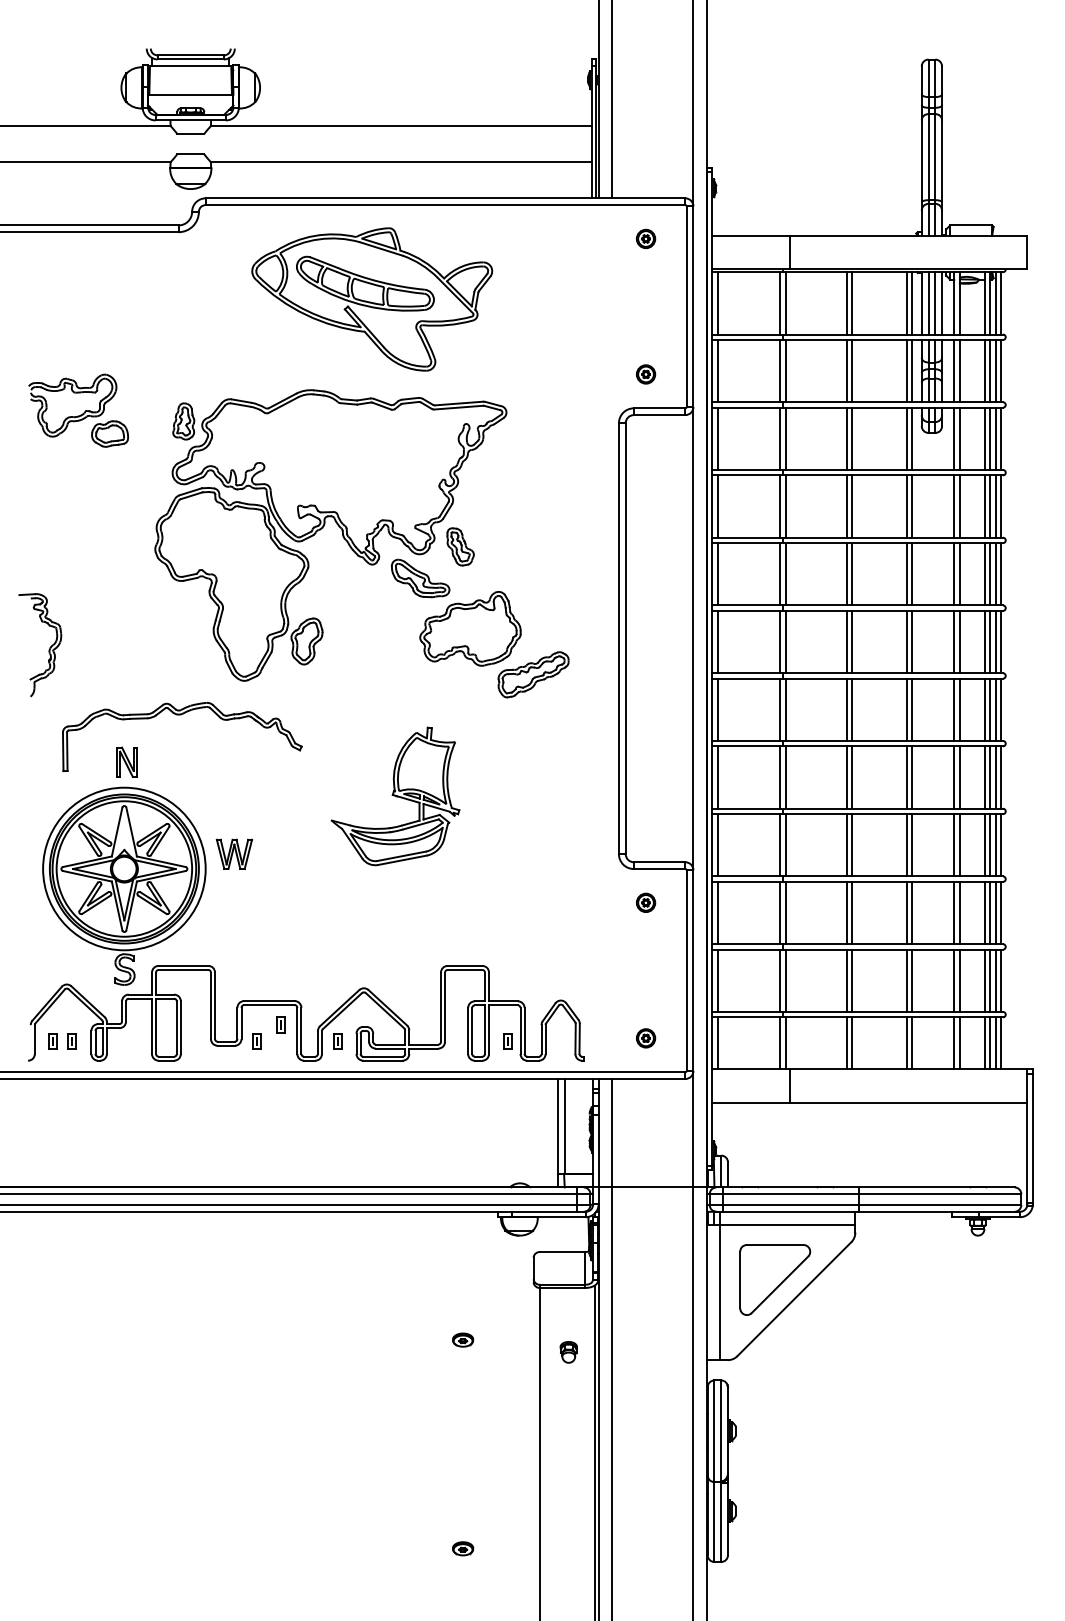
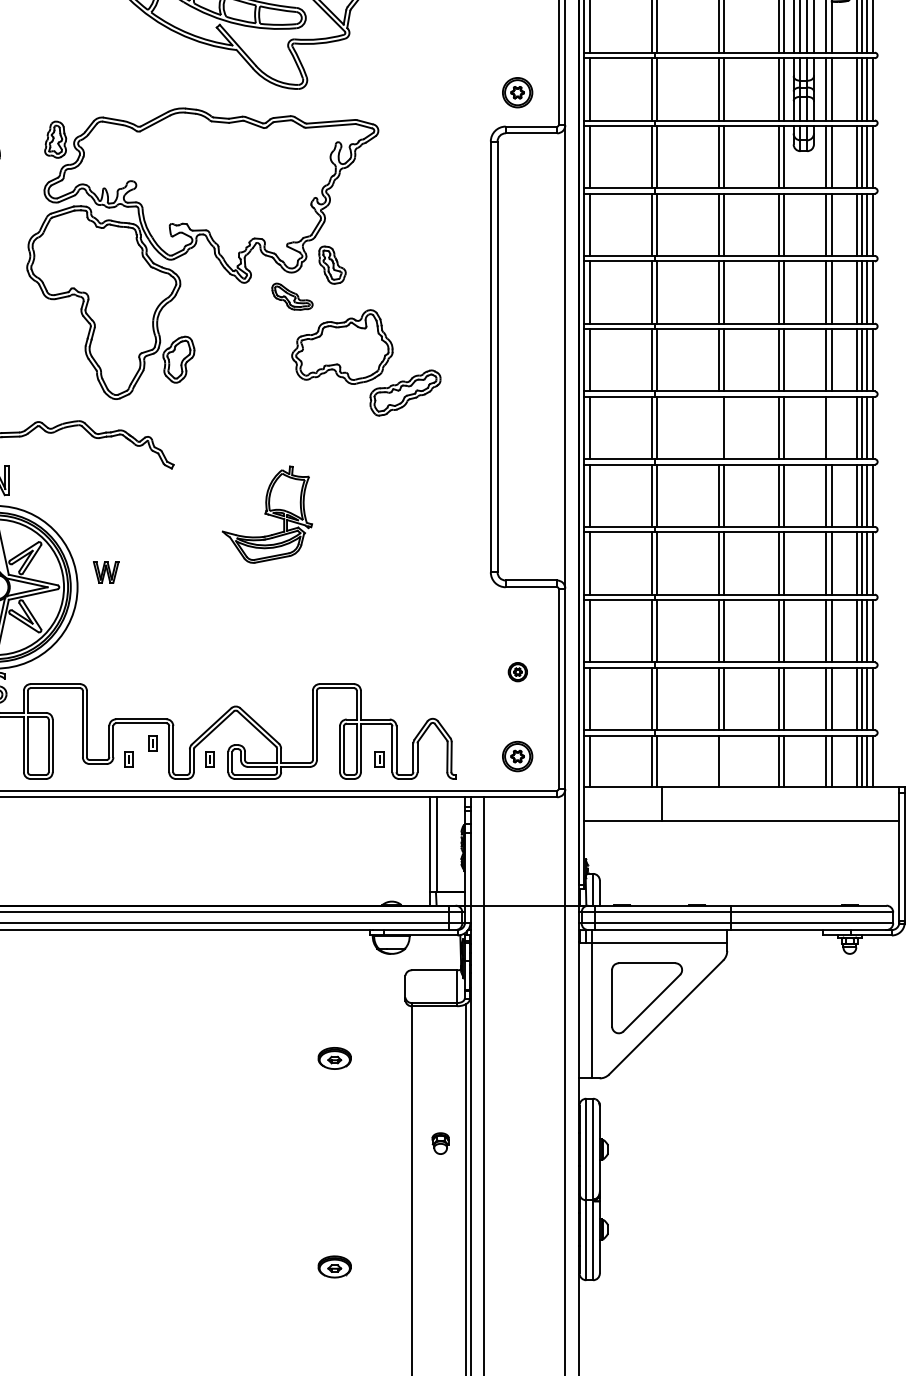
part: (646, 374) -> (518, 92), size x1.6
part: (420, 578) -> (292, 296), size x0.7
line: (846, 709) -> (718, 427), removed
line: (959, 709) -> (831, 427), removed
part: (395, 796) -> (267, 514), size x0.7
part: (233, 853) -> (105, 571), size x0.7
part: (646, 902) -> (518, 671), moved
part: (646, 1038) -> (518, 756), size x1.6
line: (852, 1042) -> (724, 760), removed
part: (463, 1339) -> (335, 1057), size x1.6
part: (568, 1352) -> (440, 1143), moved
part: (463, 1548) -> (335, 1266), size x1.6

